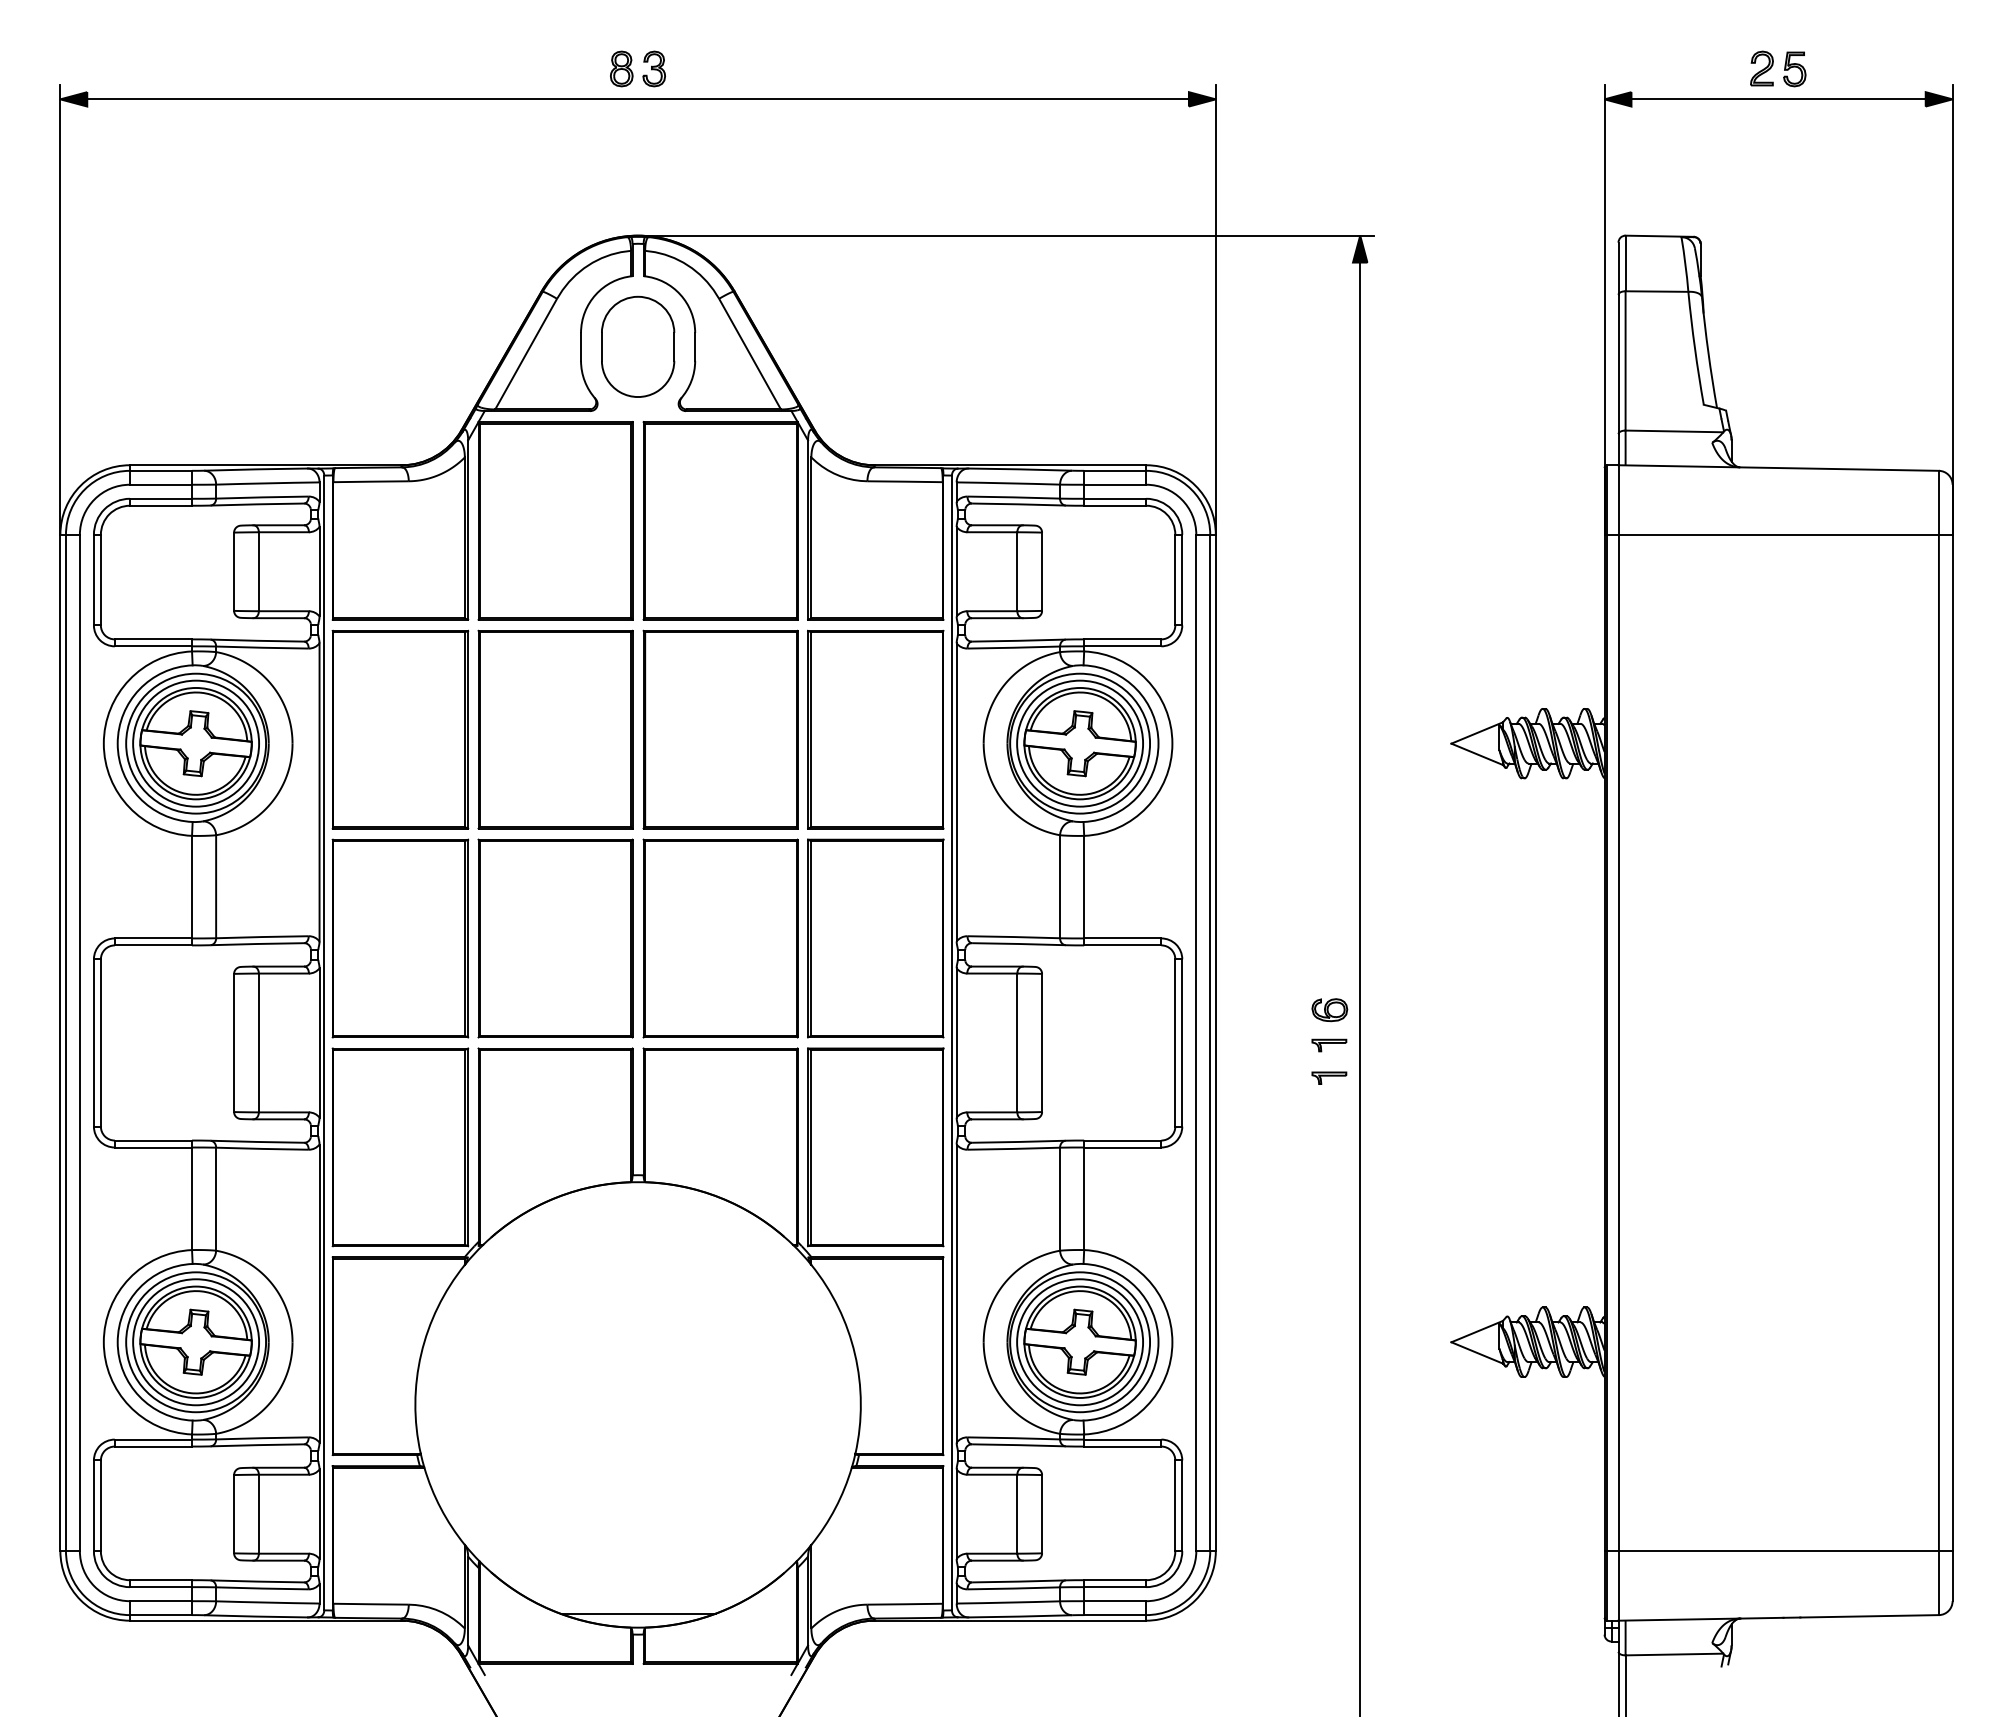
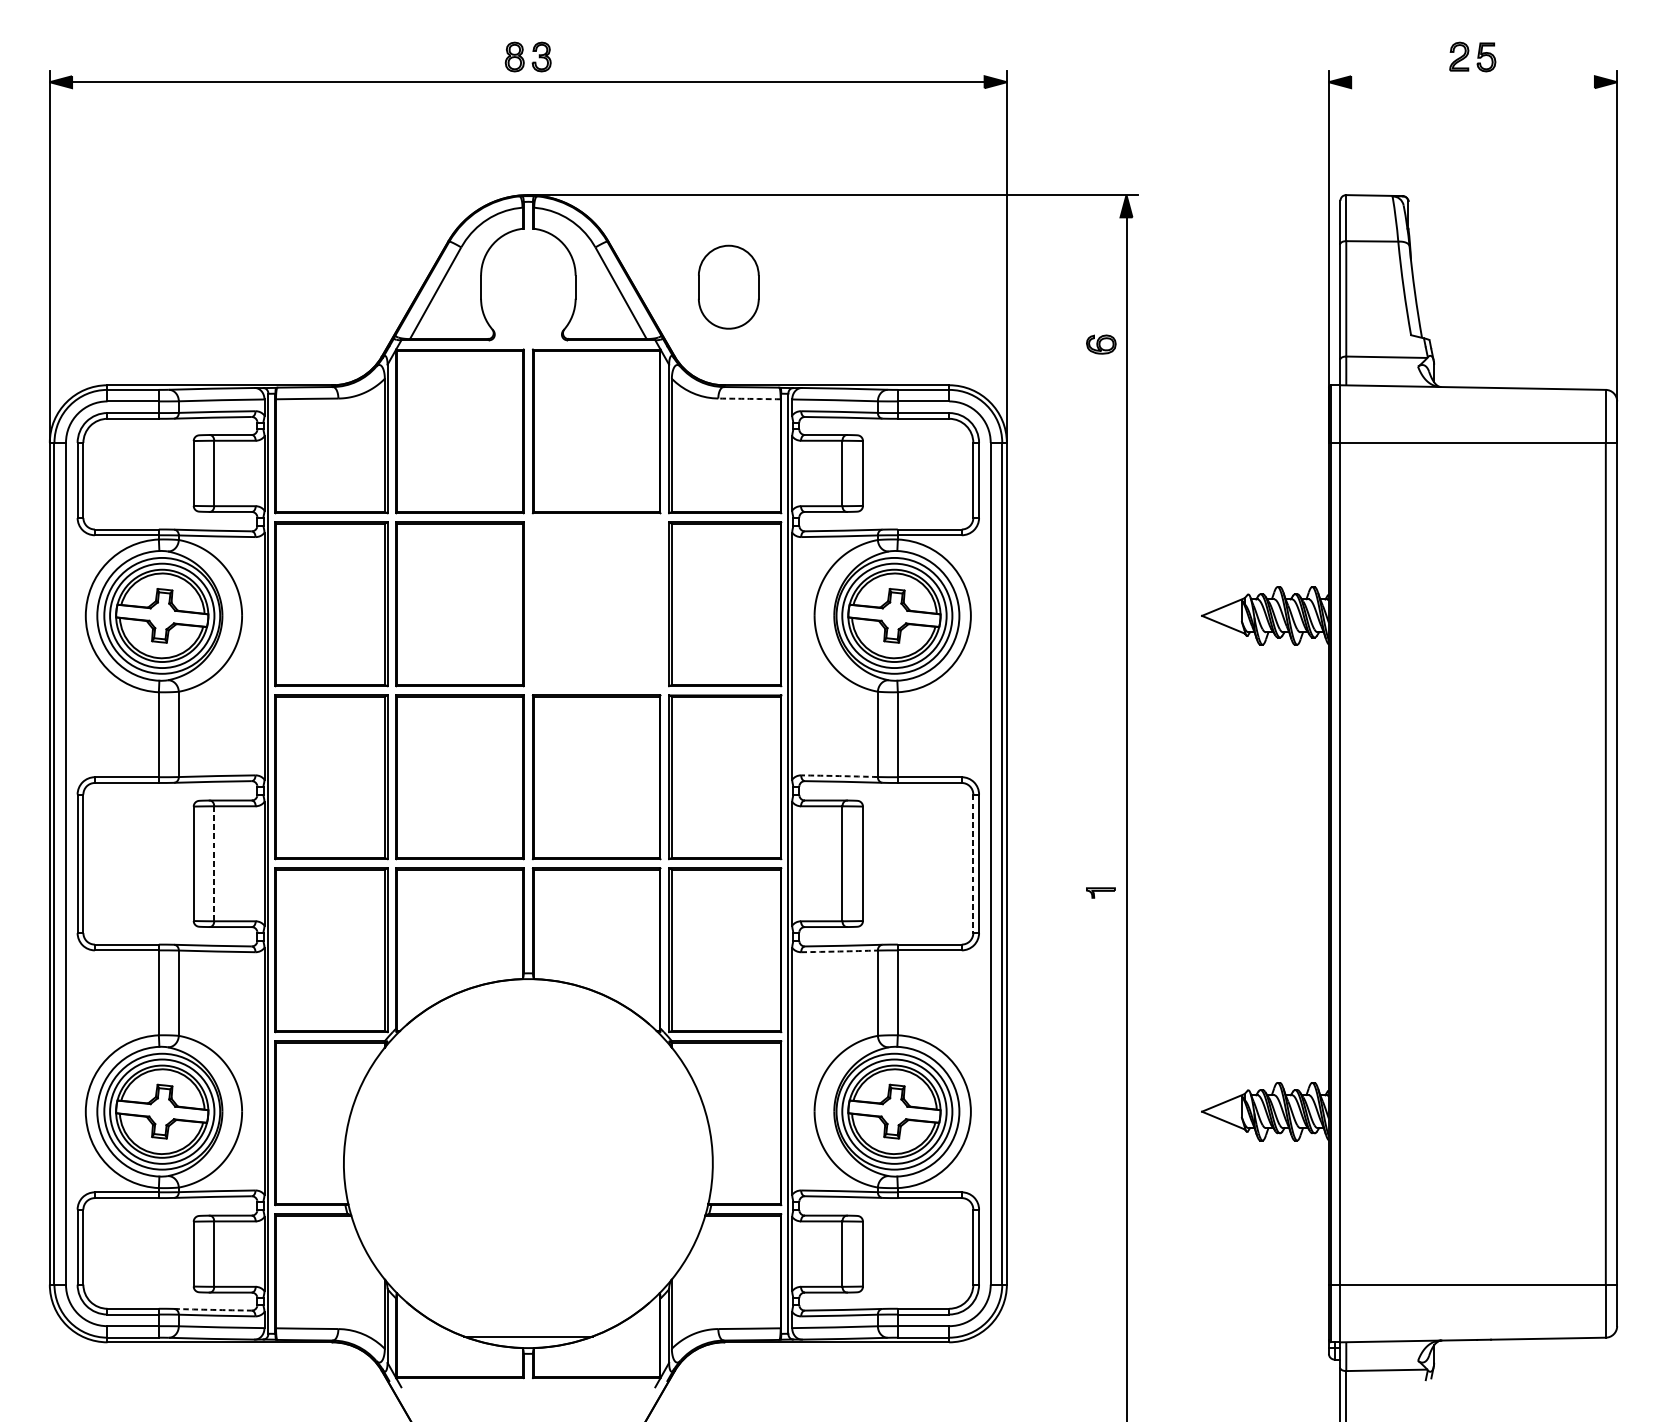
line: (1778, 99) -> (1472, 82), removed
part: (638, 346) -> (729, 286), moved
arc: (905, 481) -> (749, 398), solid -> dashed
part: (720, 729) -> (596, 604), removed
arc: (1013, 937) -> (839, 776), solid -> dashed
part: (1329, 1010) -> (1101, 344), moved
line: (258, 1042) -> (213, 863), solid -> dashed
line: (1175, 1042) -> (973, 863), solid -> dashed
part: (1329, 1045) -> (1101, 865), removed
arc: (1013, 1148) -> (839, 951), solid -> dashed
arc: (257, 1581) -> (213, 1309), solid -> dashed

